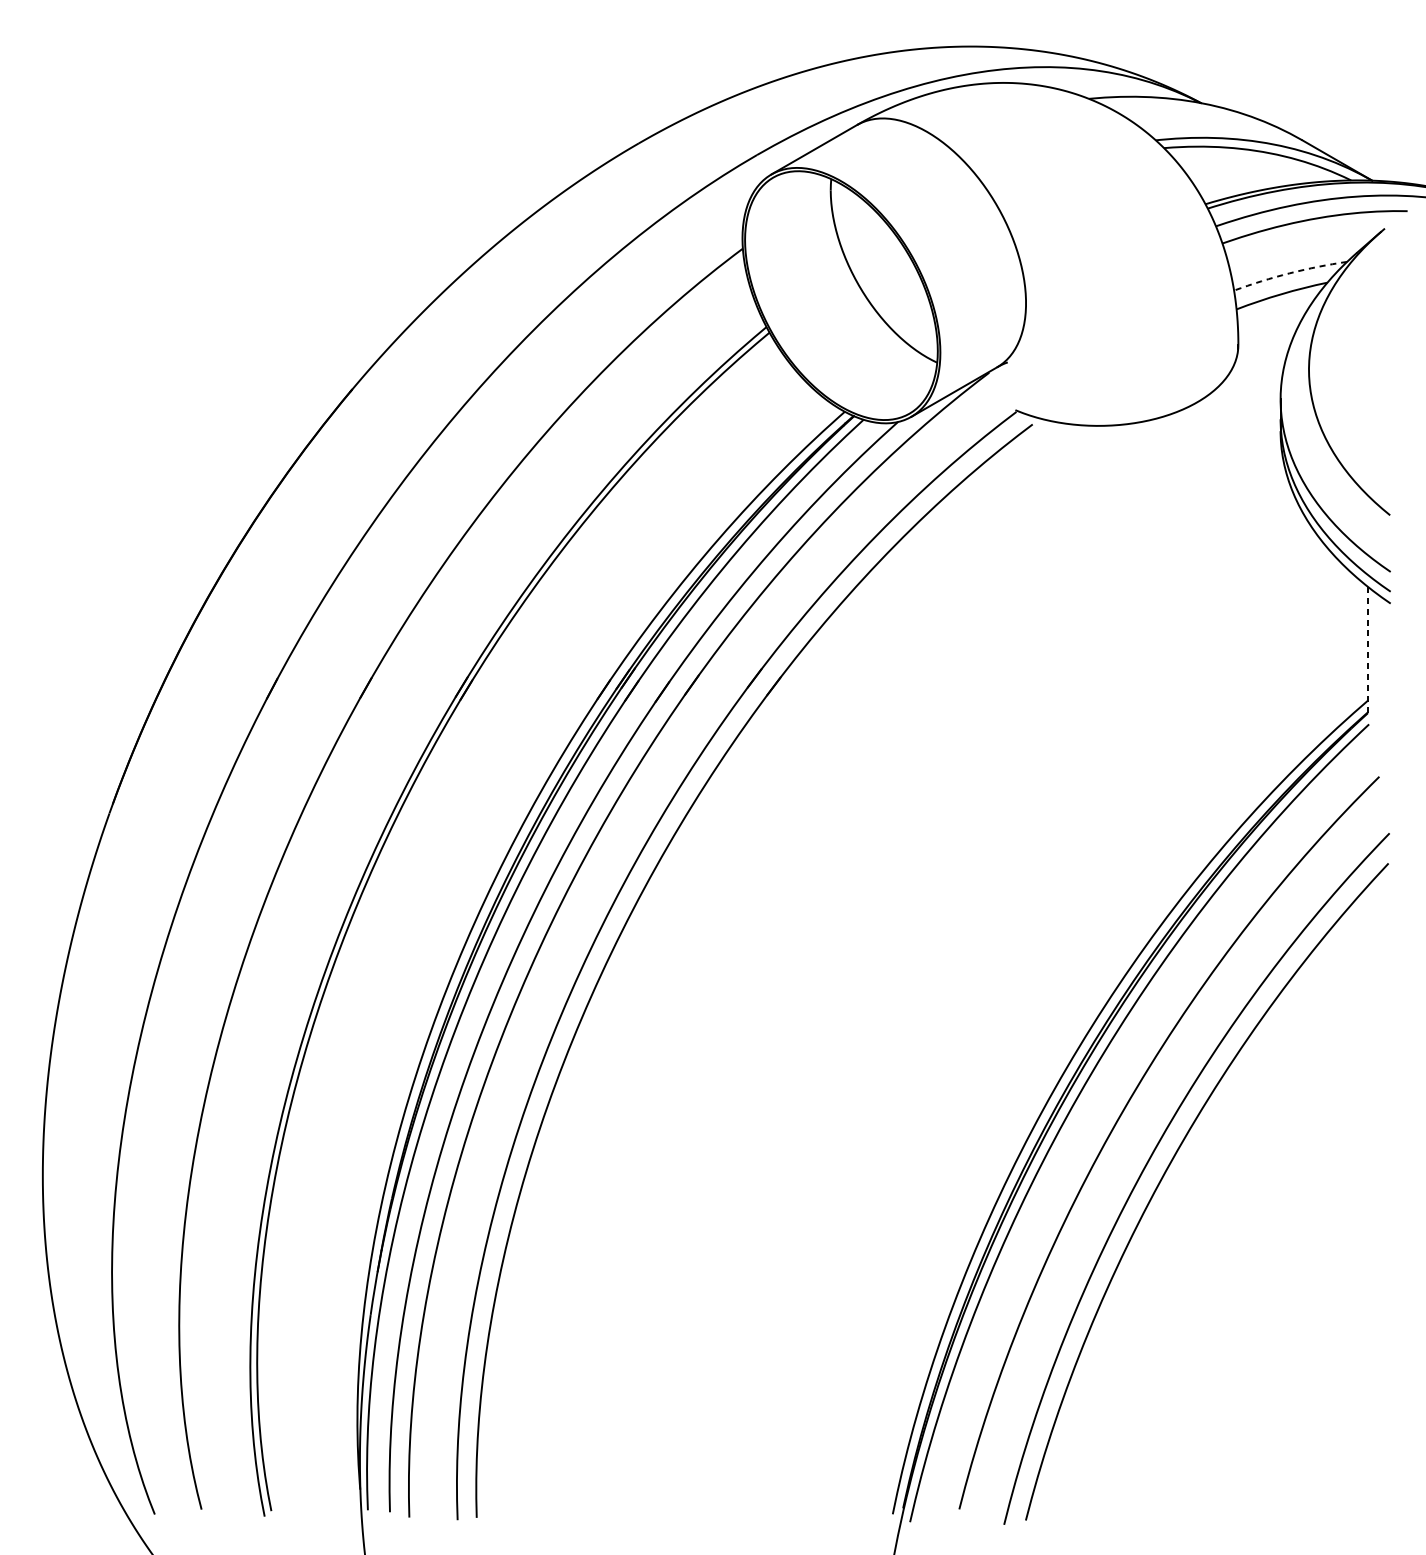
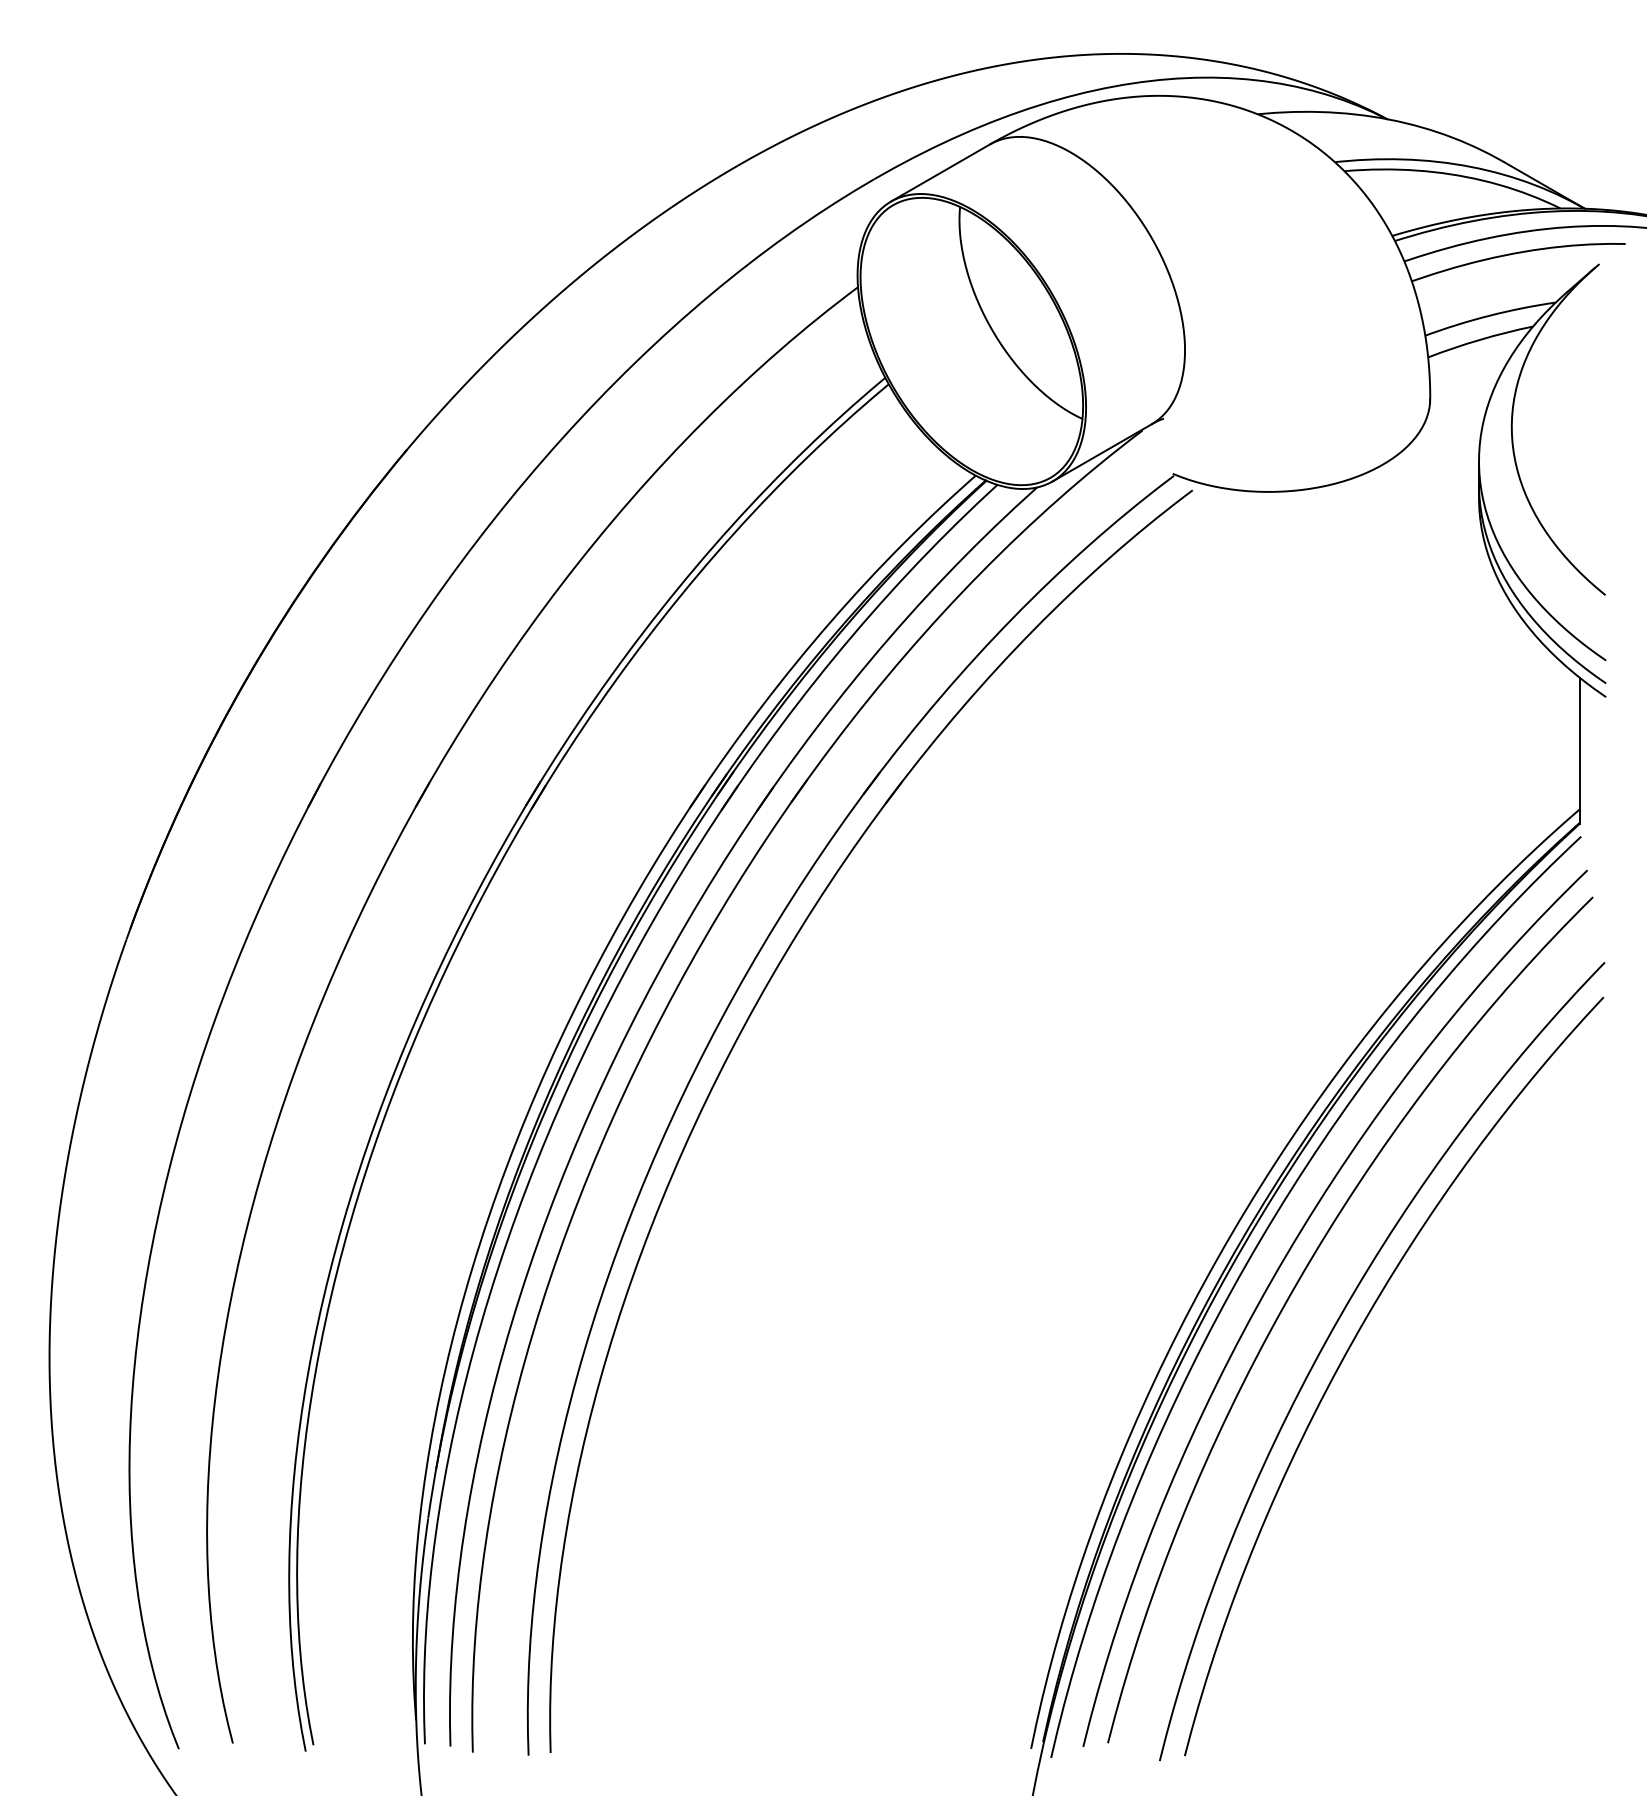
arc: (1289, 273) -> (1489, 315), dashed -> solid
line: (1367, 649) -> (1579, 750), dashed -> solid
curve: (1104, 1105) -> (1275, 1276), added

